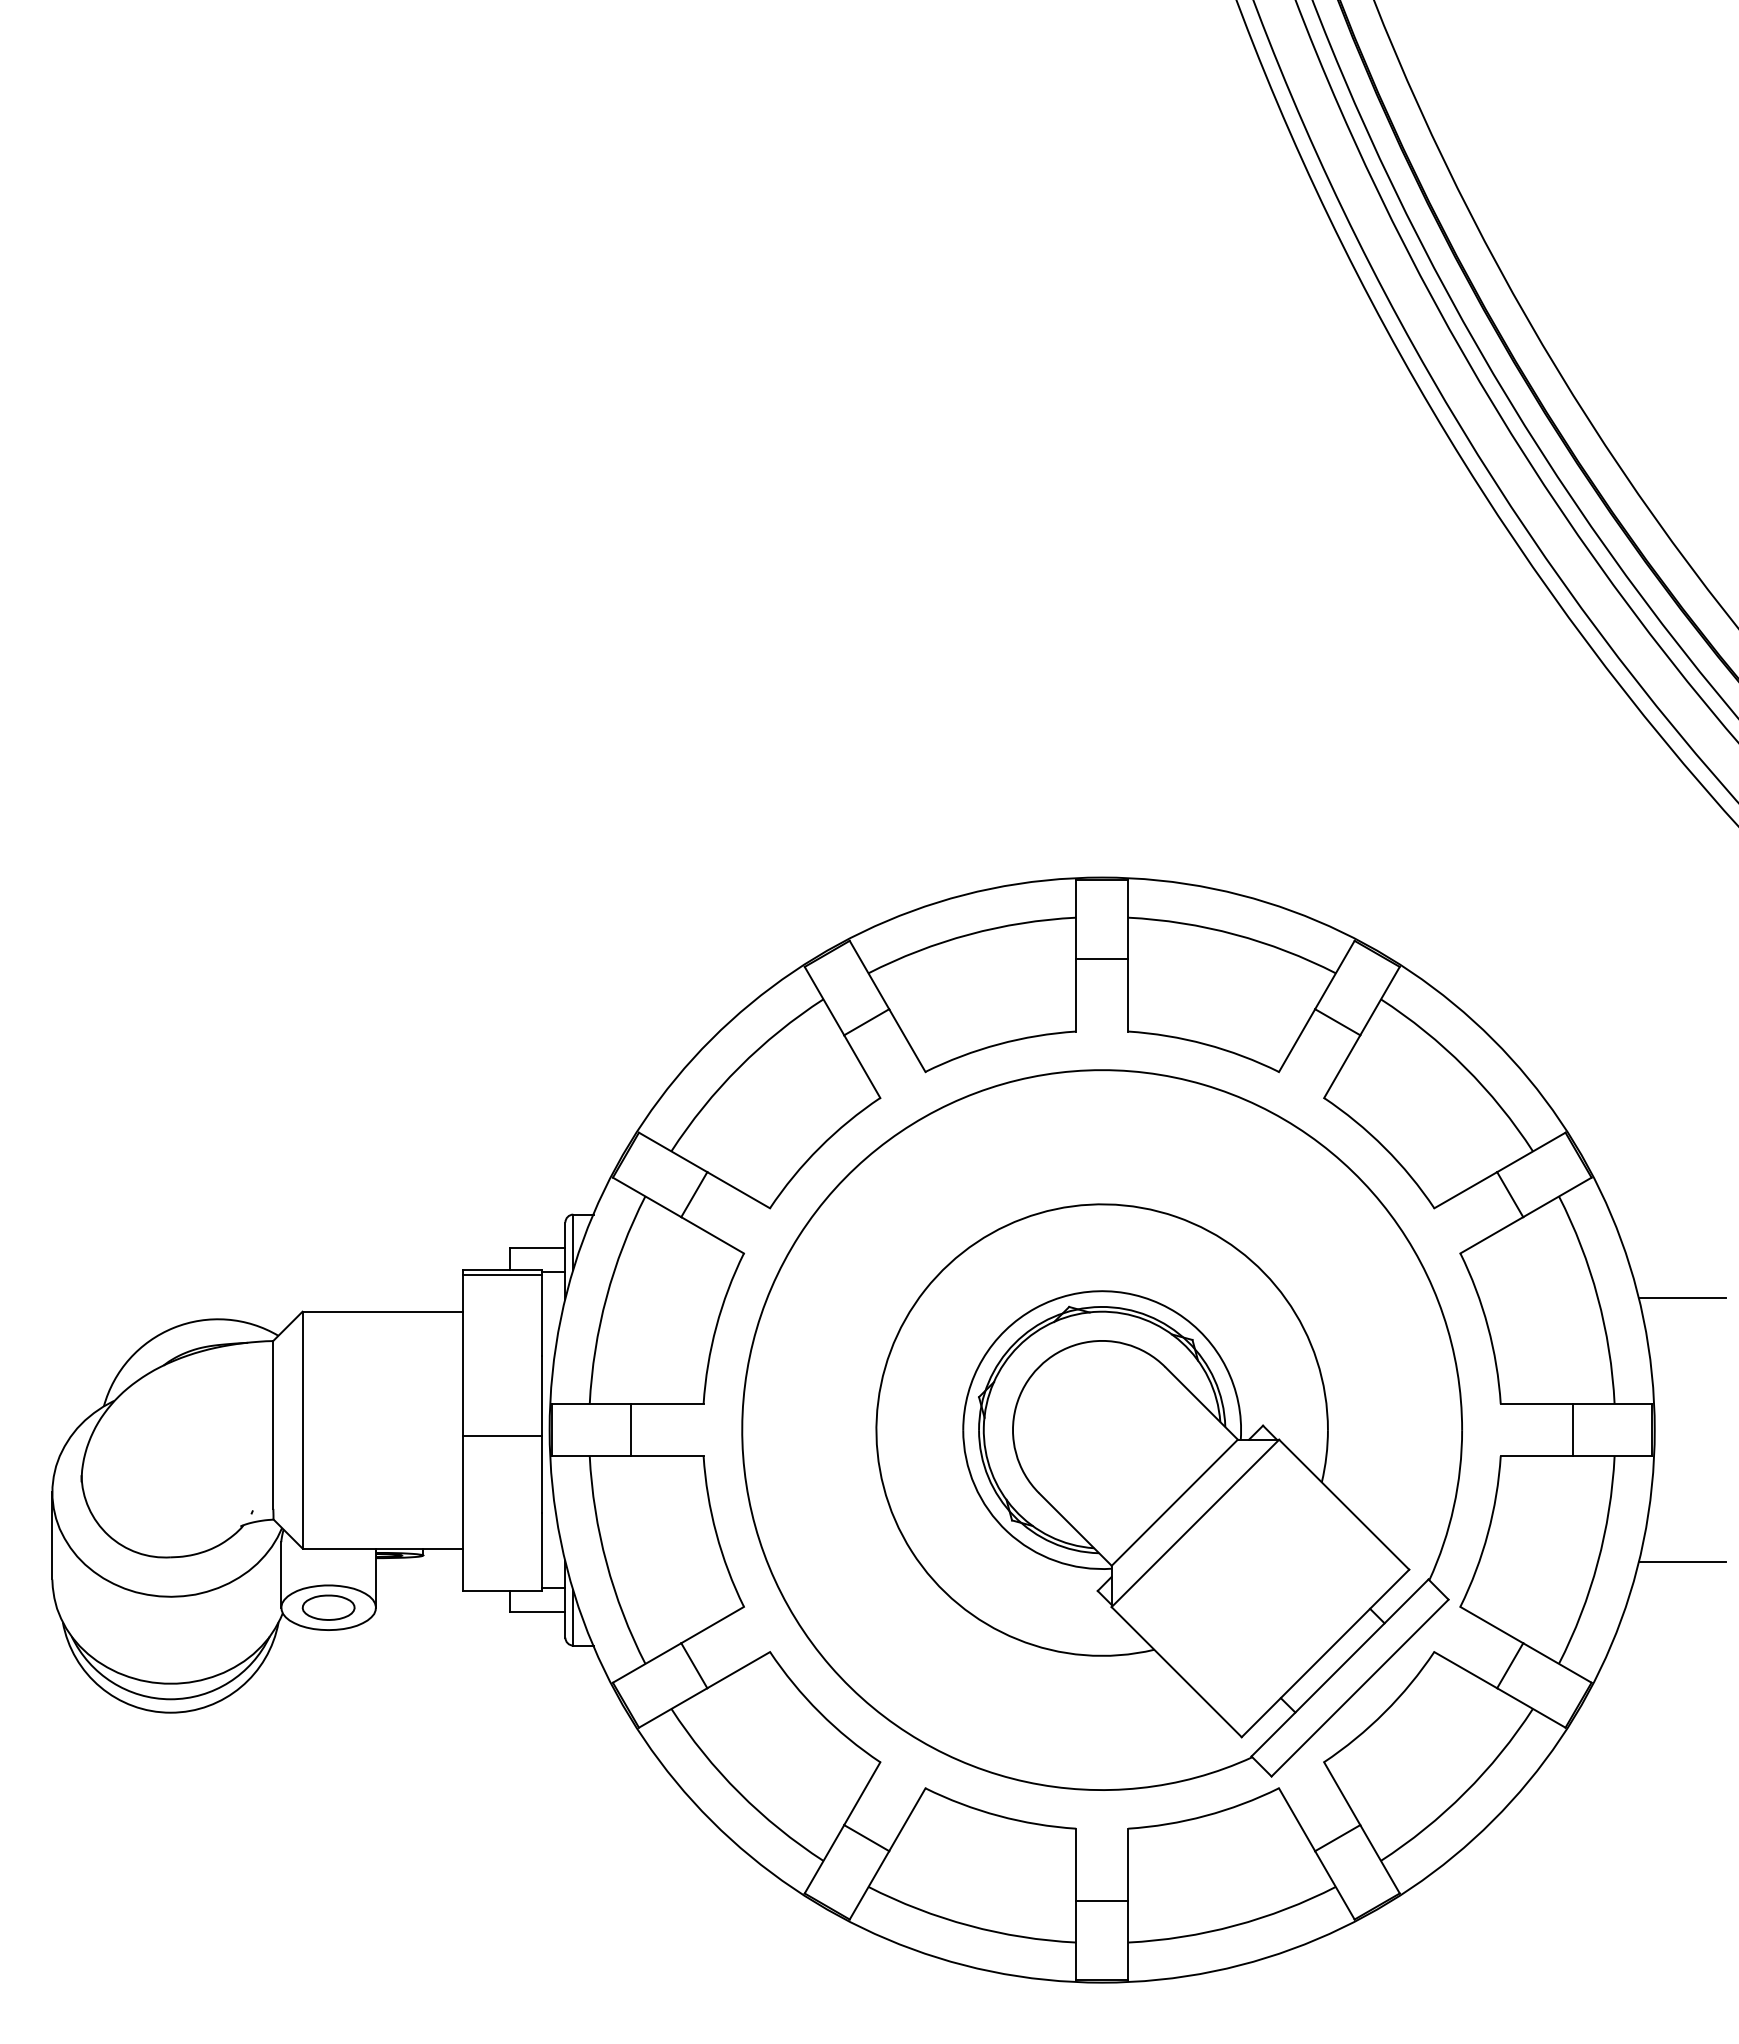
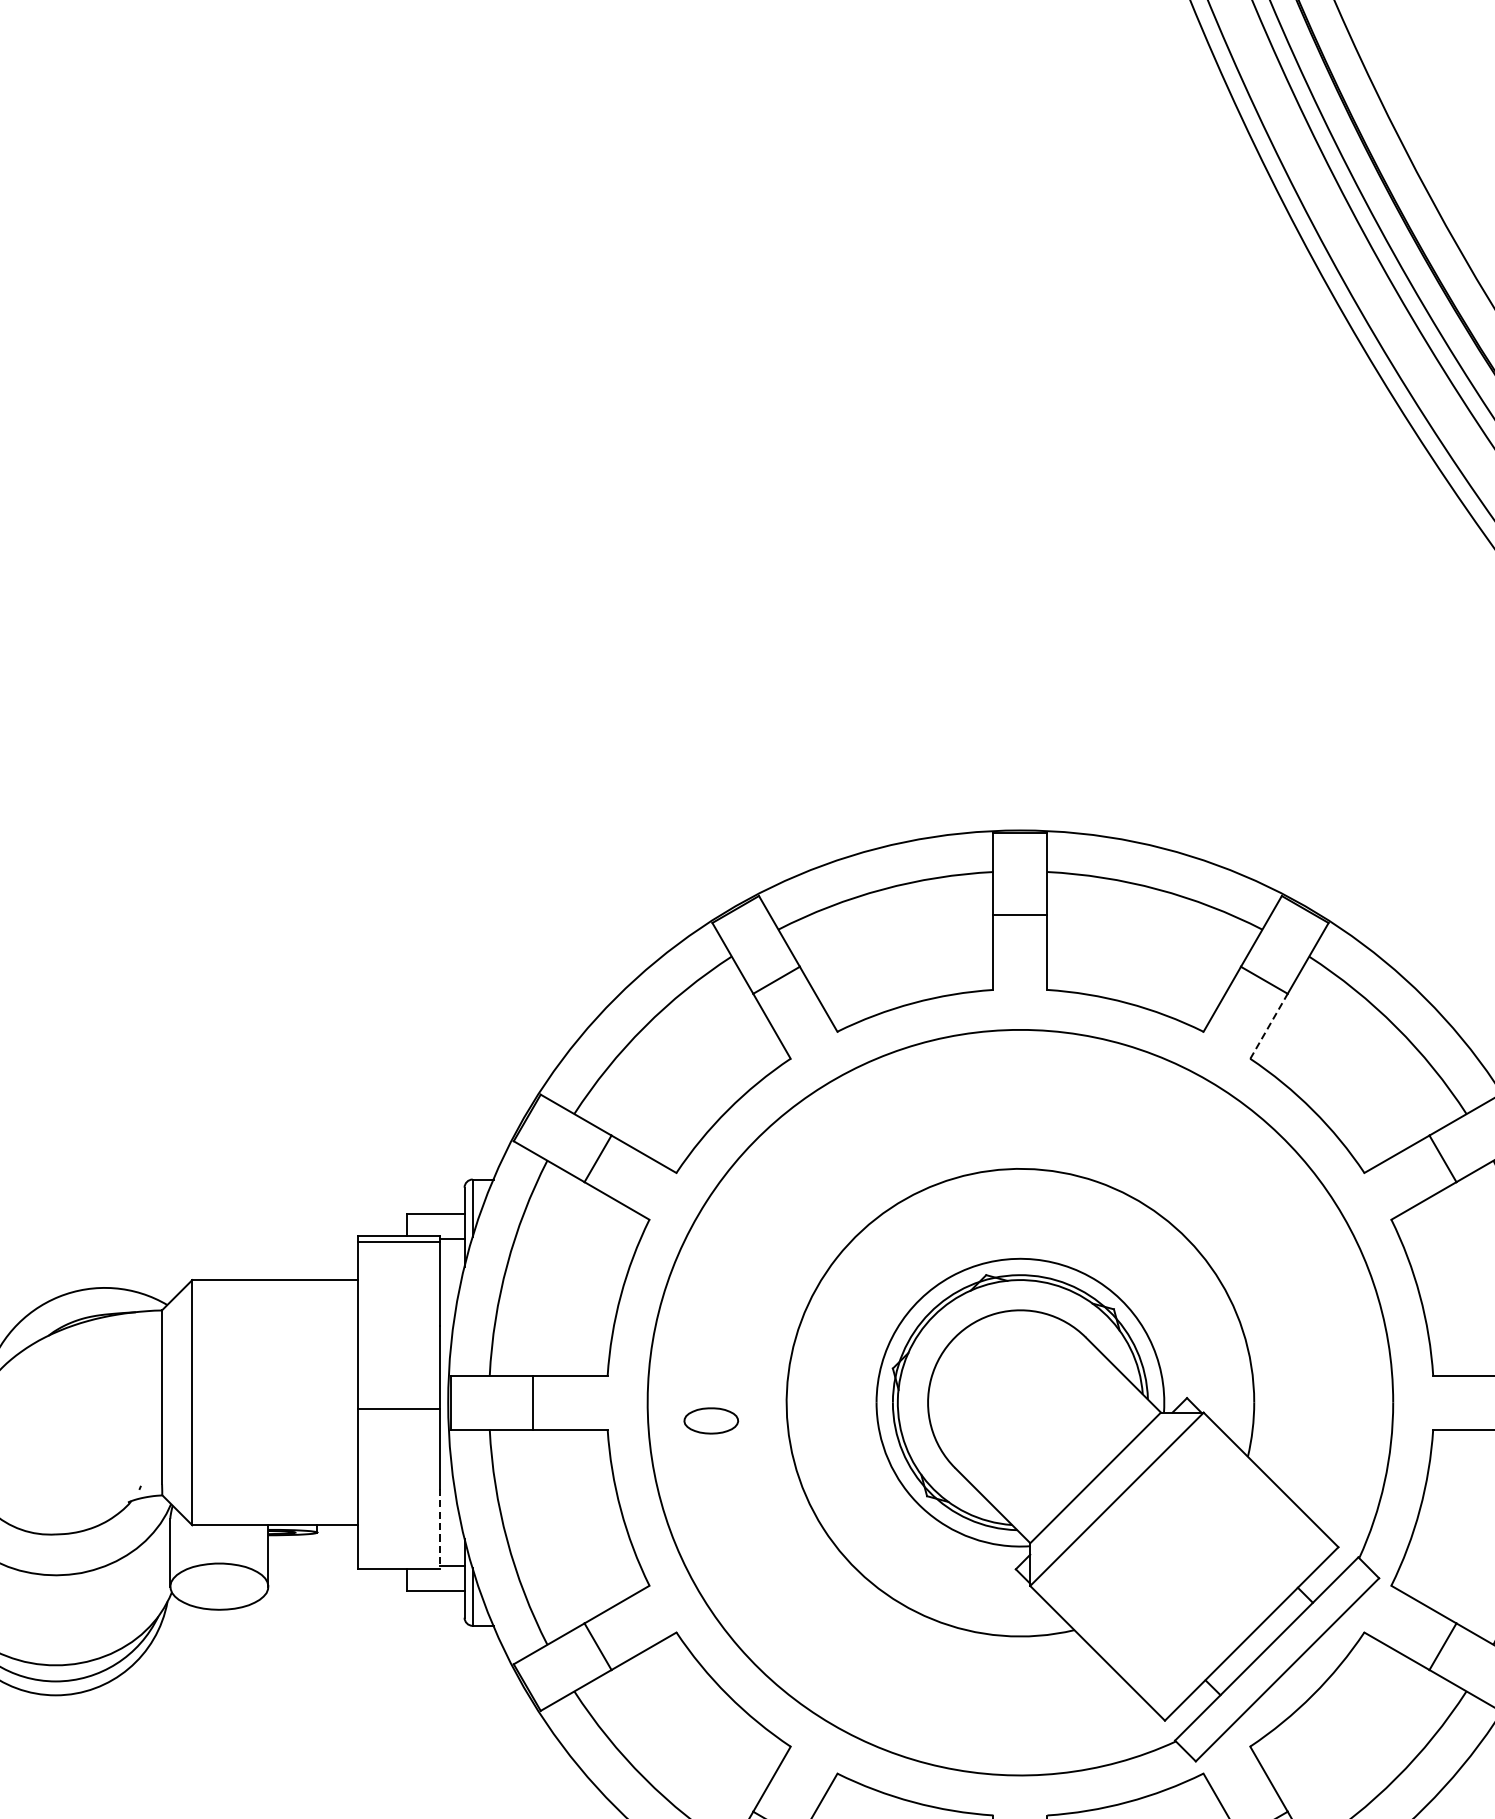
line: (1342, 1066) -> (1269, 1026), solid -> dashed
line: (541, 1552) -> (439, 1529), solid -> dashed
part: (328, 1607) -> (711, 1420), moved

